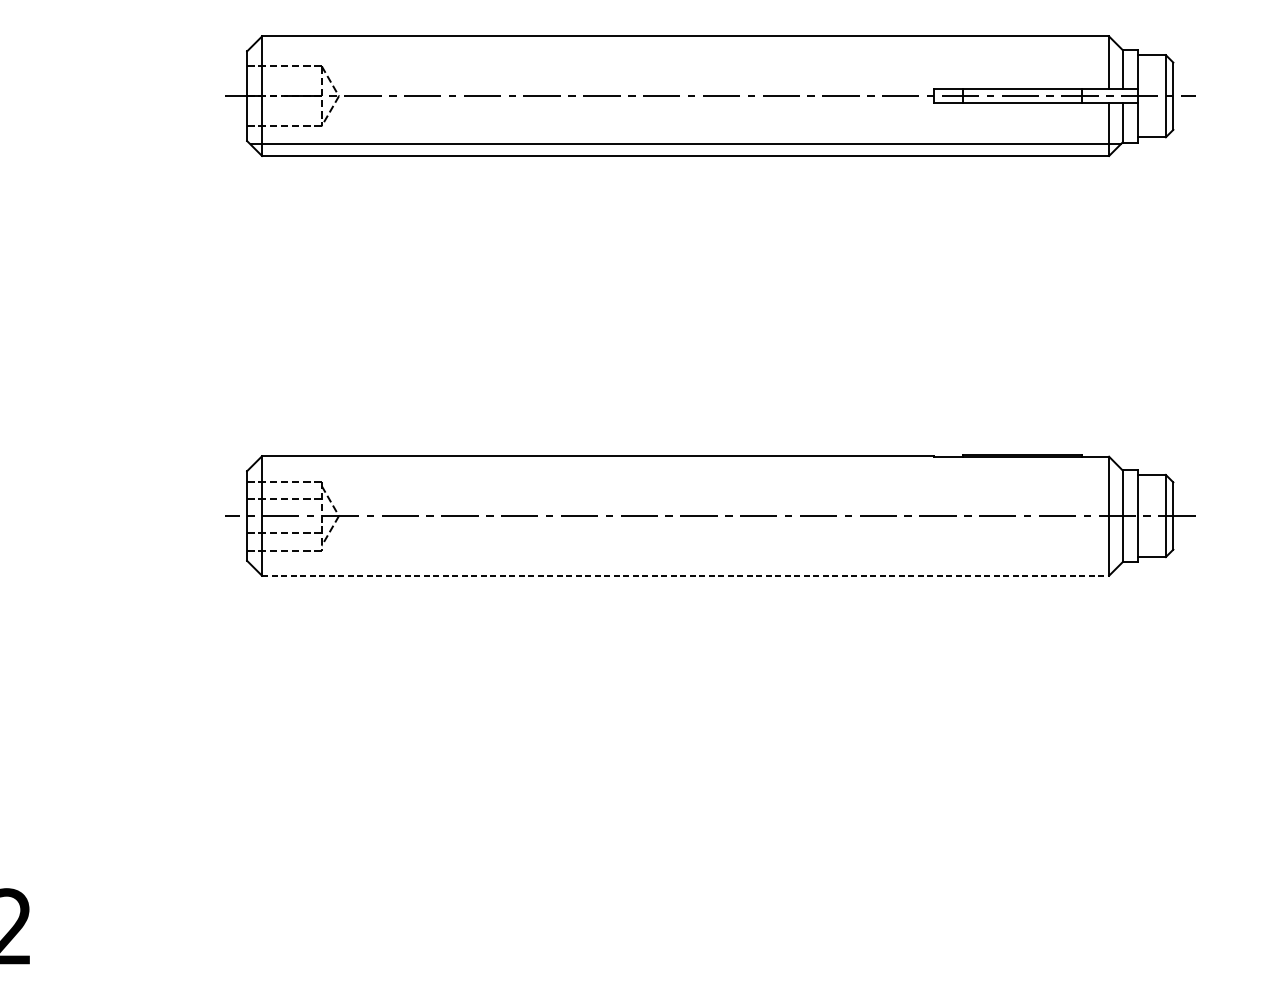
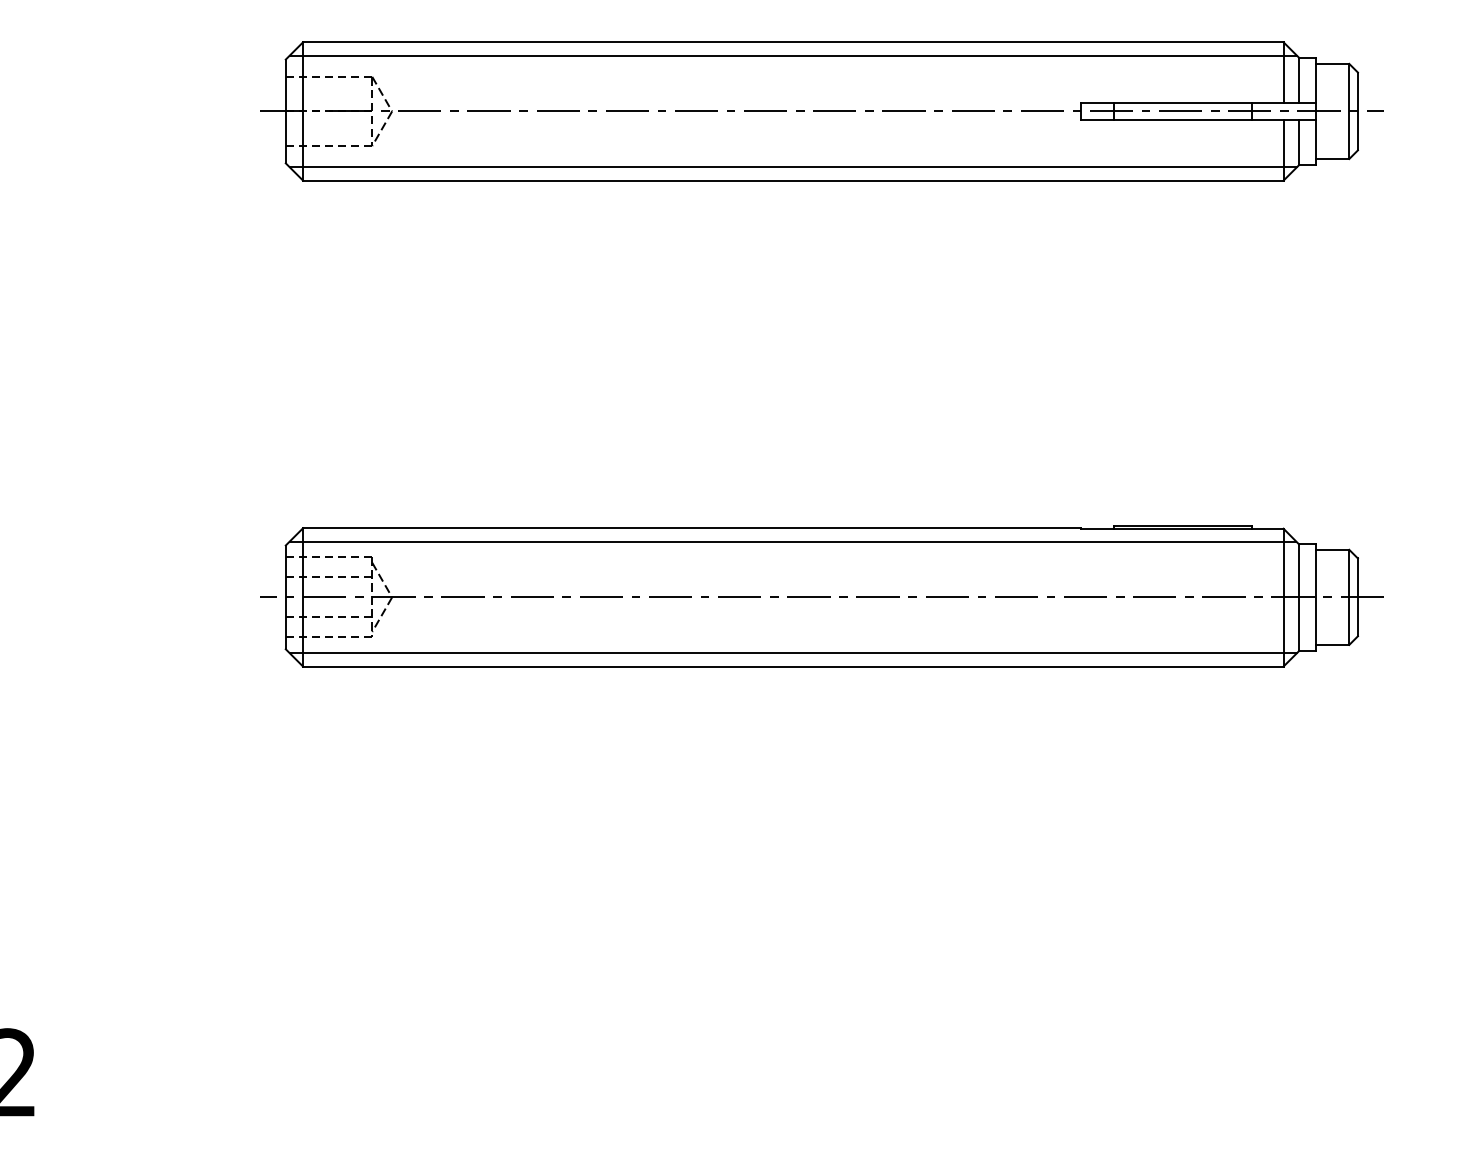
line: (684, 47) -> (792, 55), added
line: (684, 467) -> (792, 541), added
line: (684, 564) -> (792, 653), added
line: (685, 575) -> (793, 666), dashed -> solid

